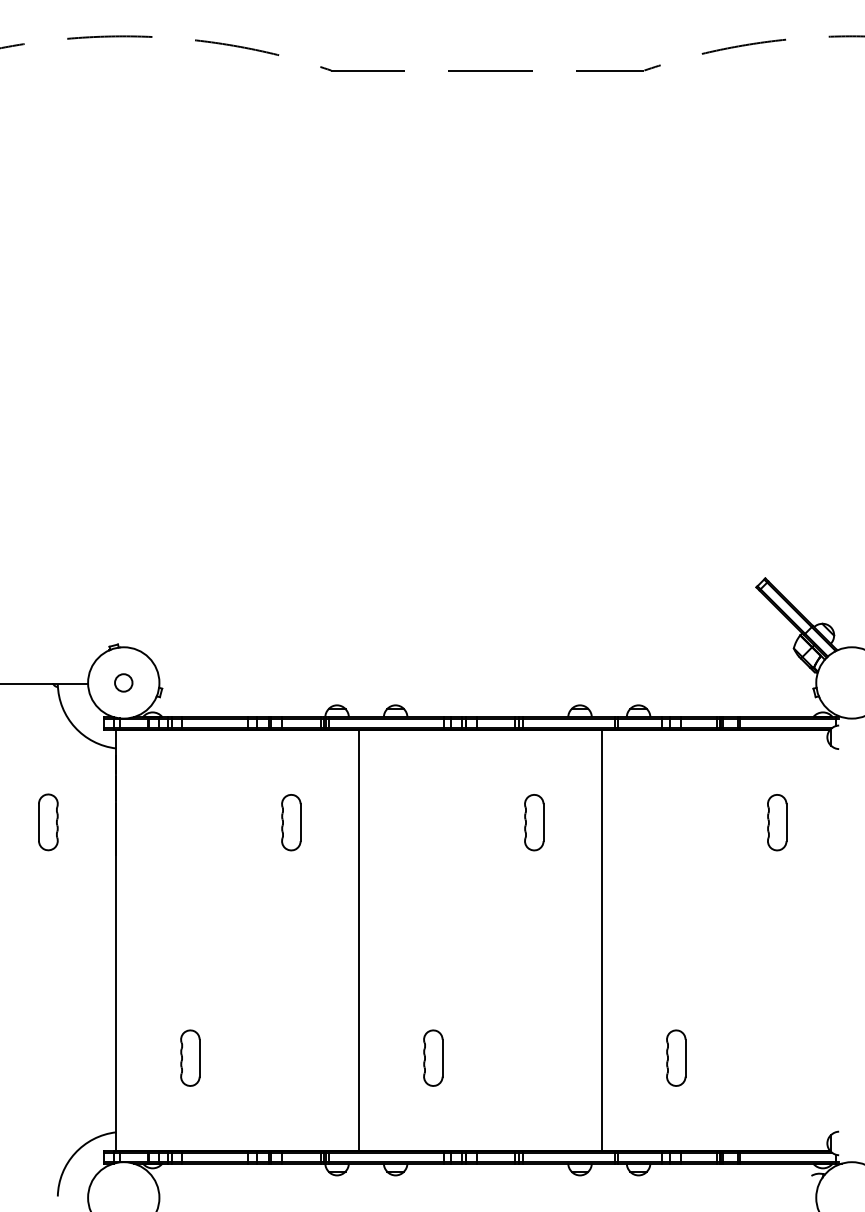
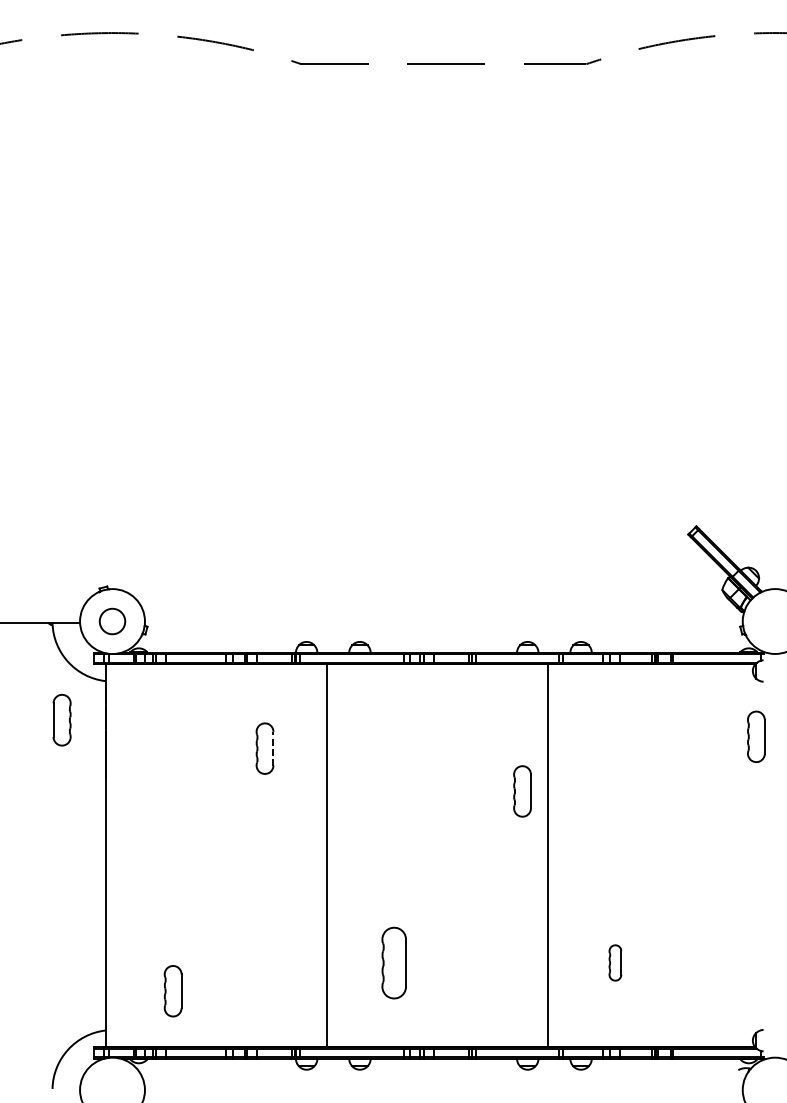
circle: (123, 682) -> (112, 621), size x1.6
part: (48, 822) -> (62, 720), moved
line: (300, 822) -> (273, 748), solid -> dashed
part: (534, 822) -> (522, 791), moved
part: (777, 822) -> (756, 736), moved
part: (190, 1057) -> (173, 990), moved
part: (433, 1057) -> (394, 962), size x1.4
part: (676, 1057) -> (615, 962), size x0.7

